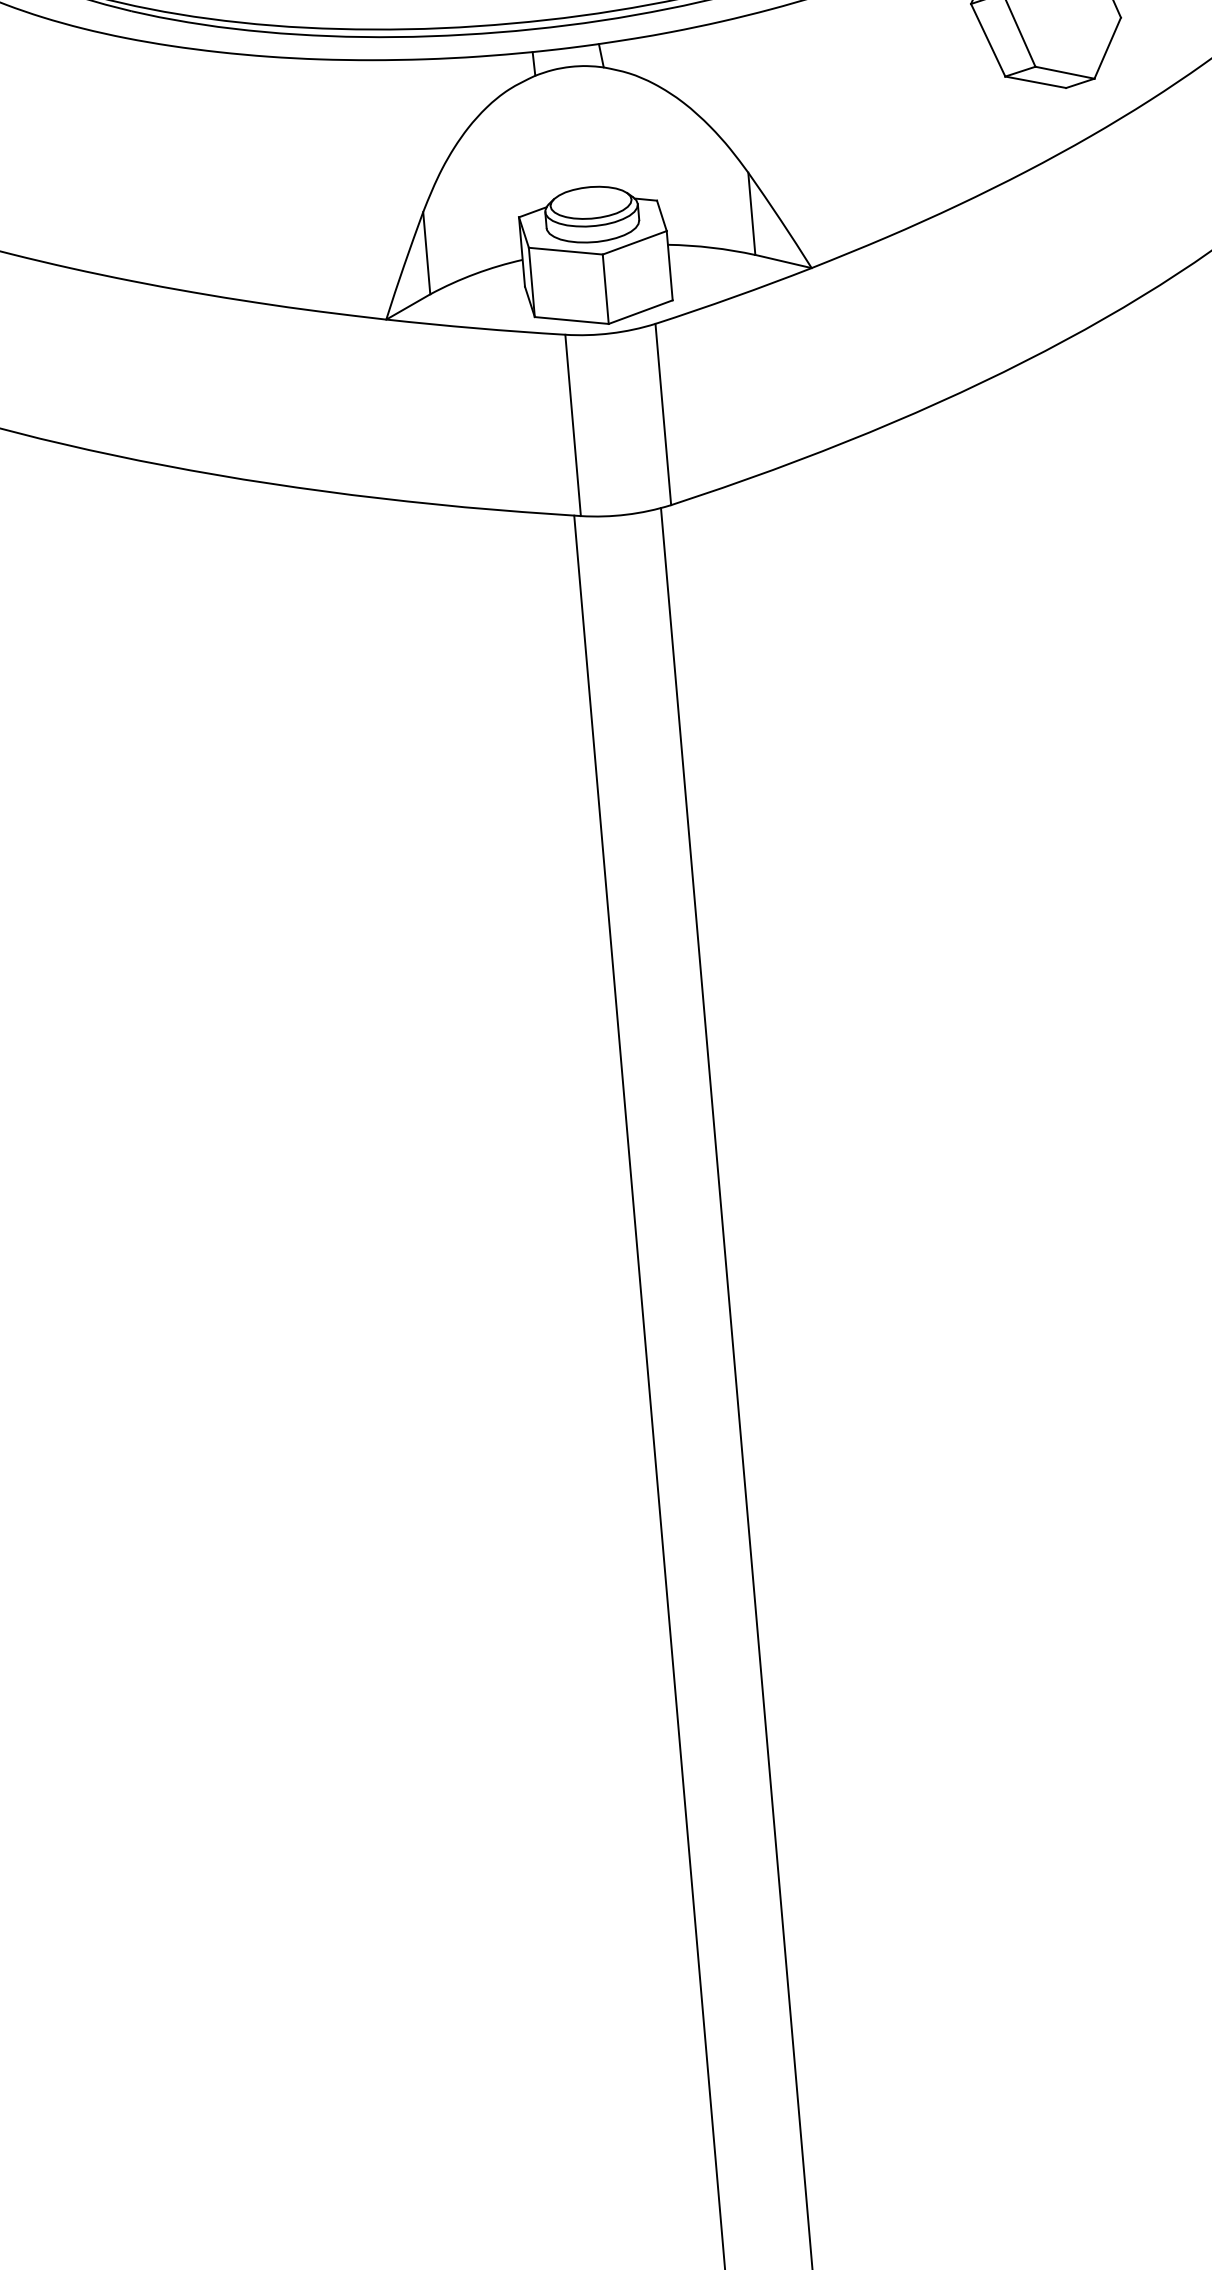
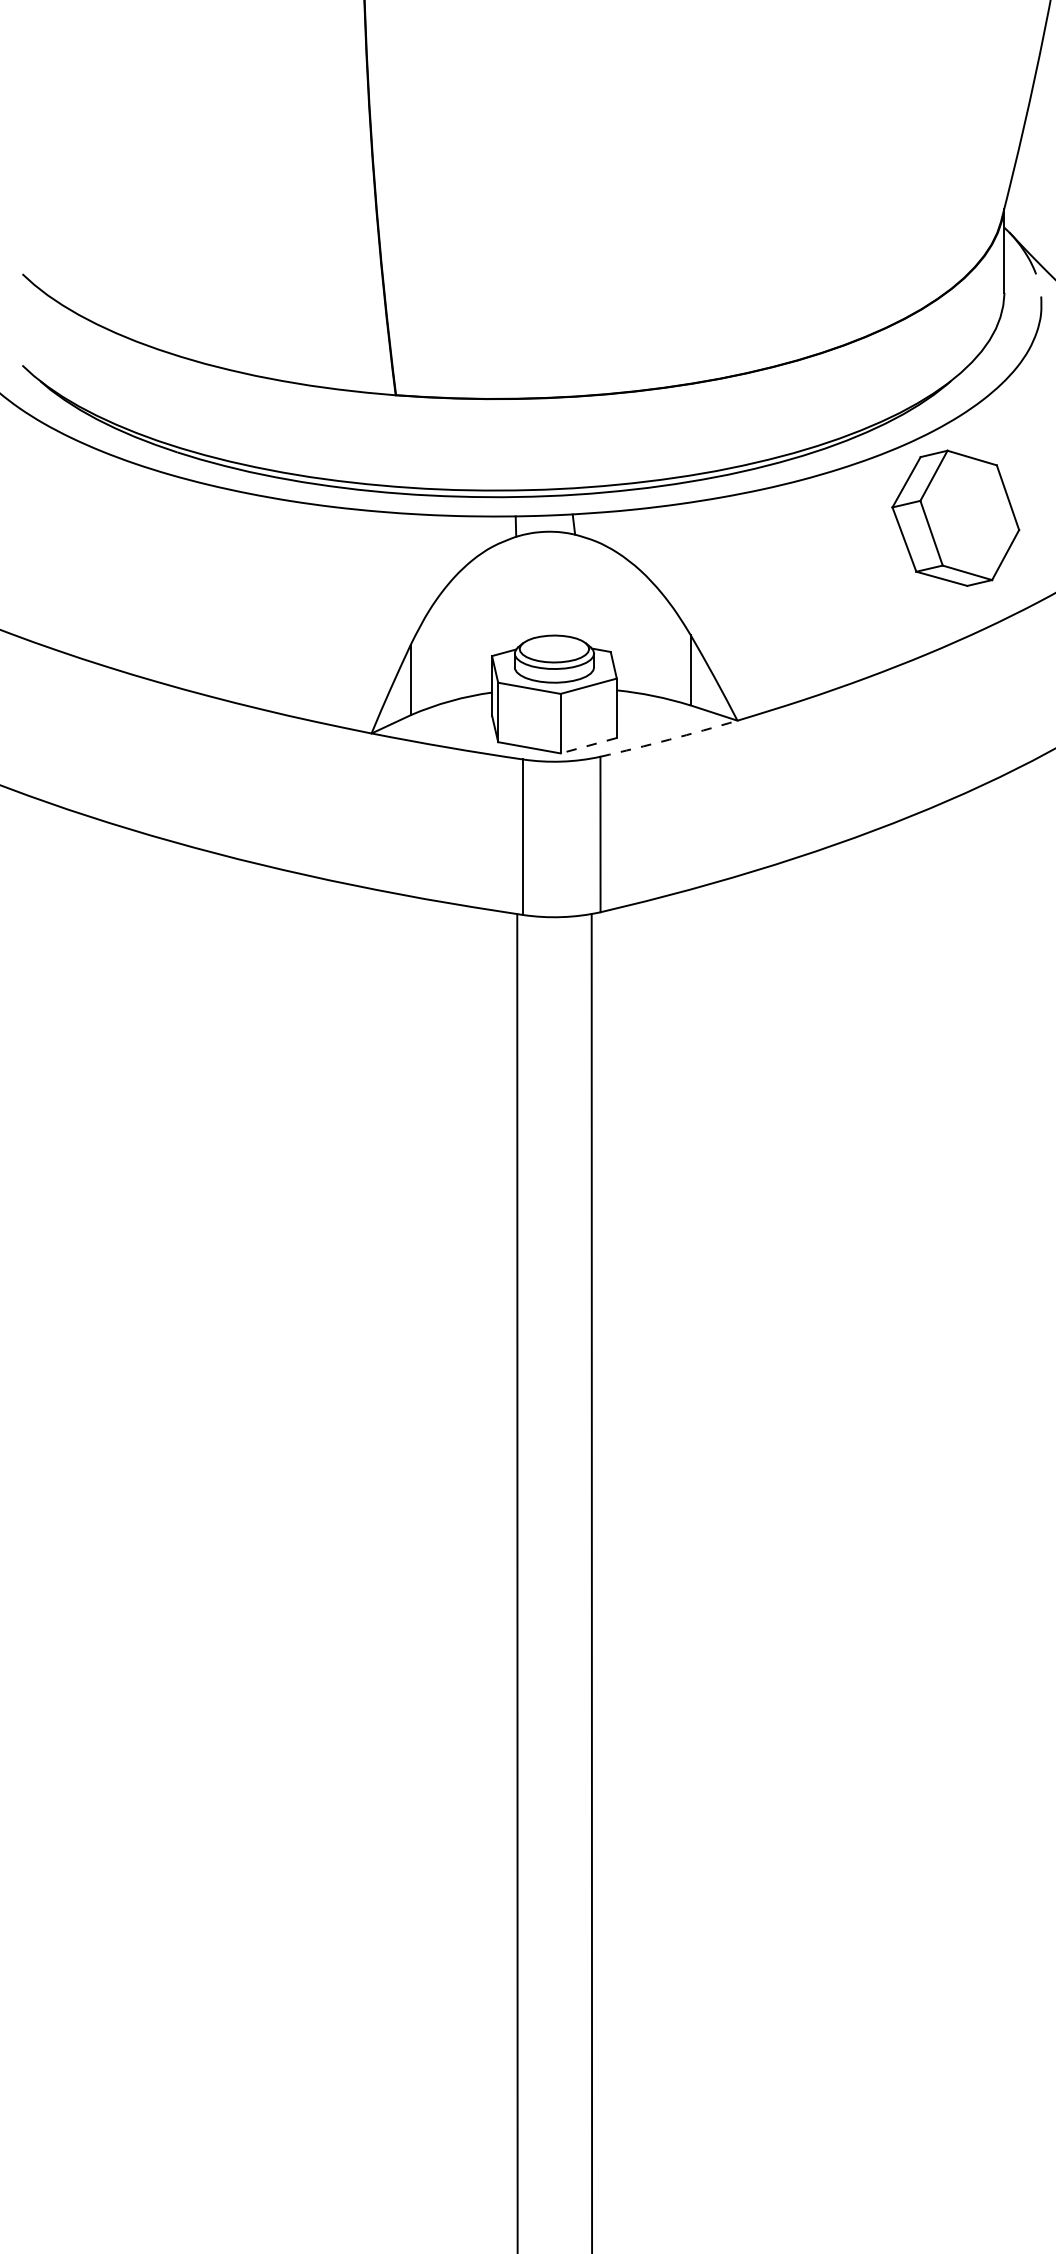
arc: (734, 296) -> (669, 739), solid -> dashed
line: (640, 311) -> (588, 745), solid -> dashed

